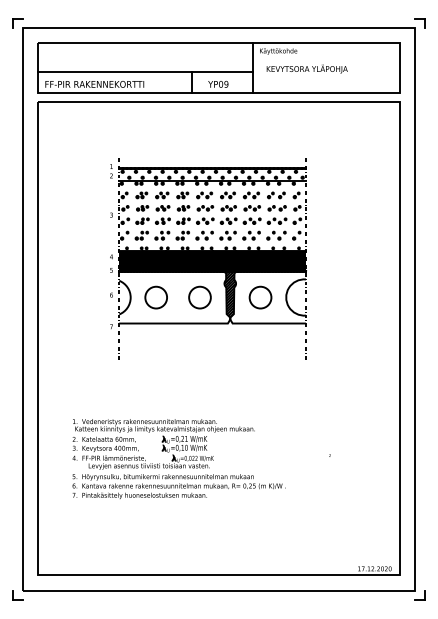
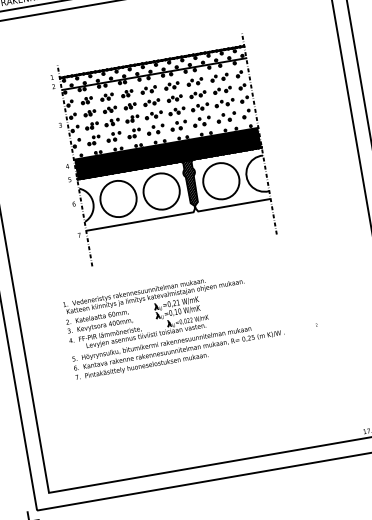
circle: (156, 297) -> (118, 198), size x1.67
circle: (199, 297) -> (161, 191), size x1.67
circle: (260, 297) -> (221, 181), size x1.67
part: (178, 458) -> (173, 323), moved

